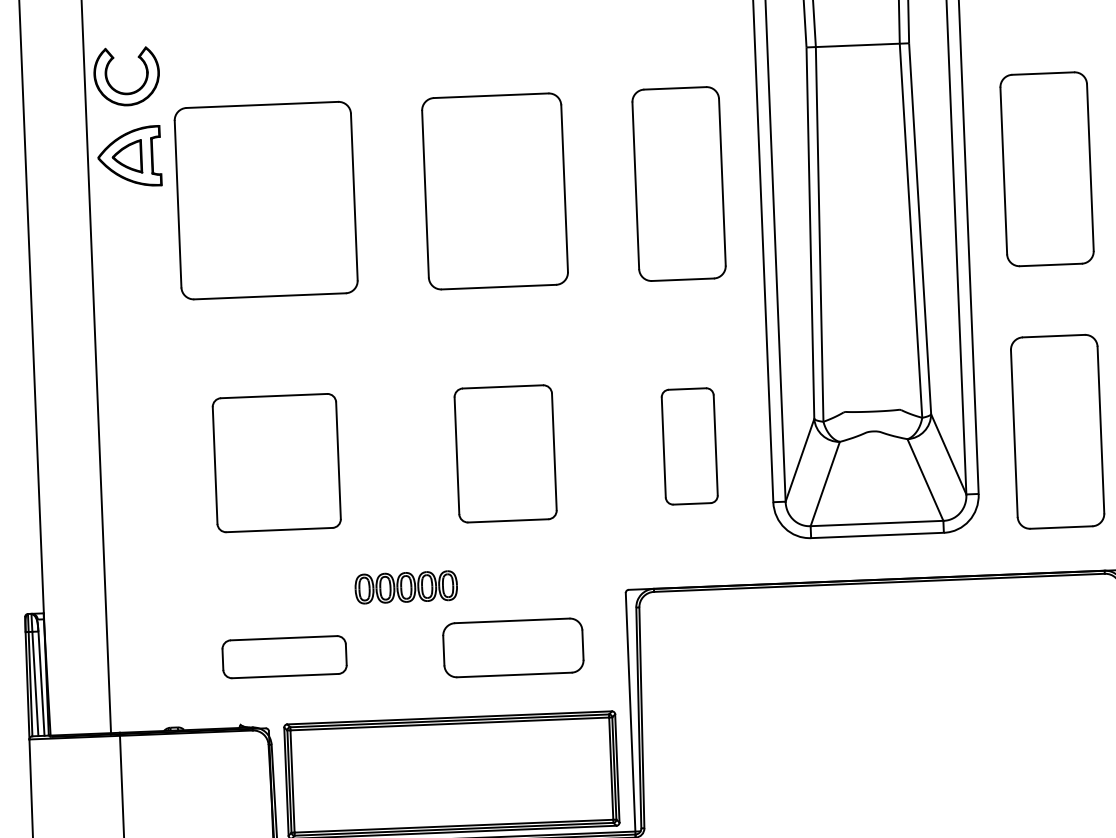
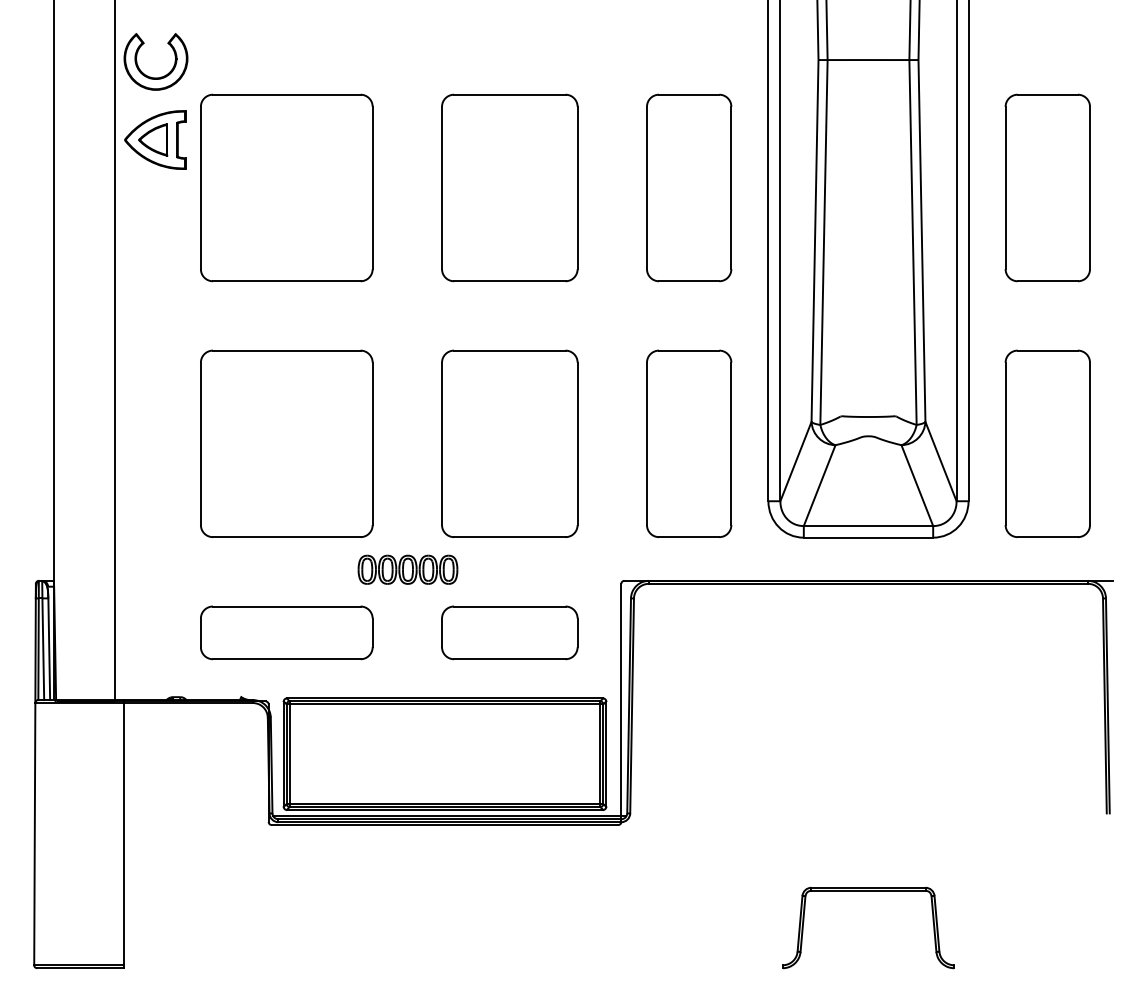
part: (689, 446) -> (689, 443), size x1.67
part: (505, 453) -> (509, 443), size x1.43
part: (276, 462) -> (286, 443), size x1.43
part: (284, 656) -> (286, 632), size x1.43

